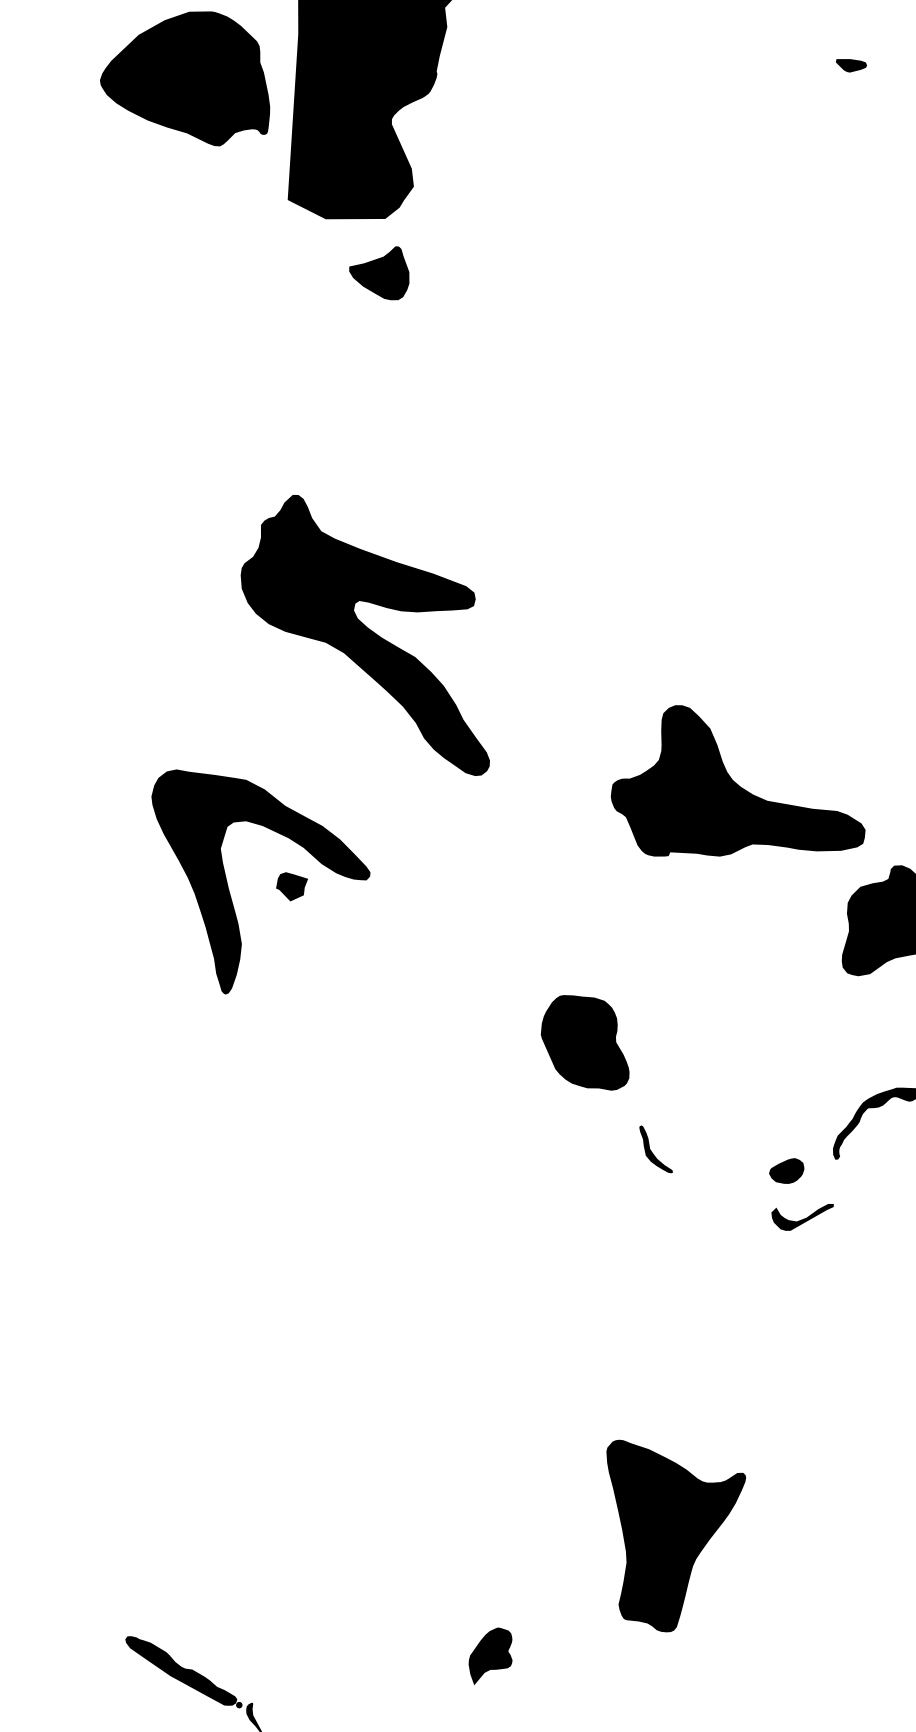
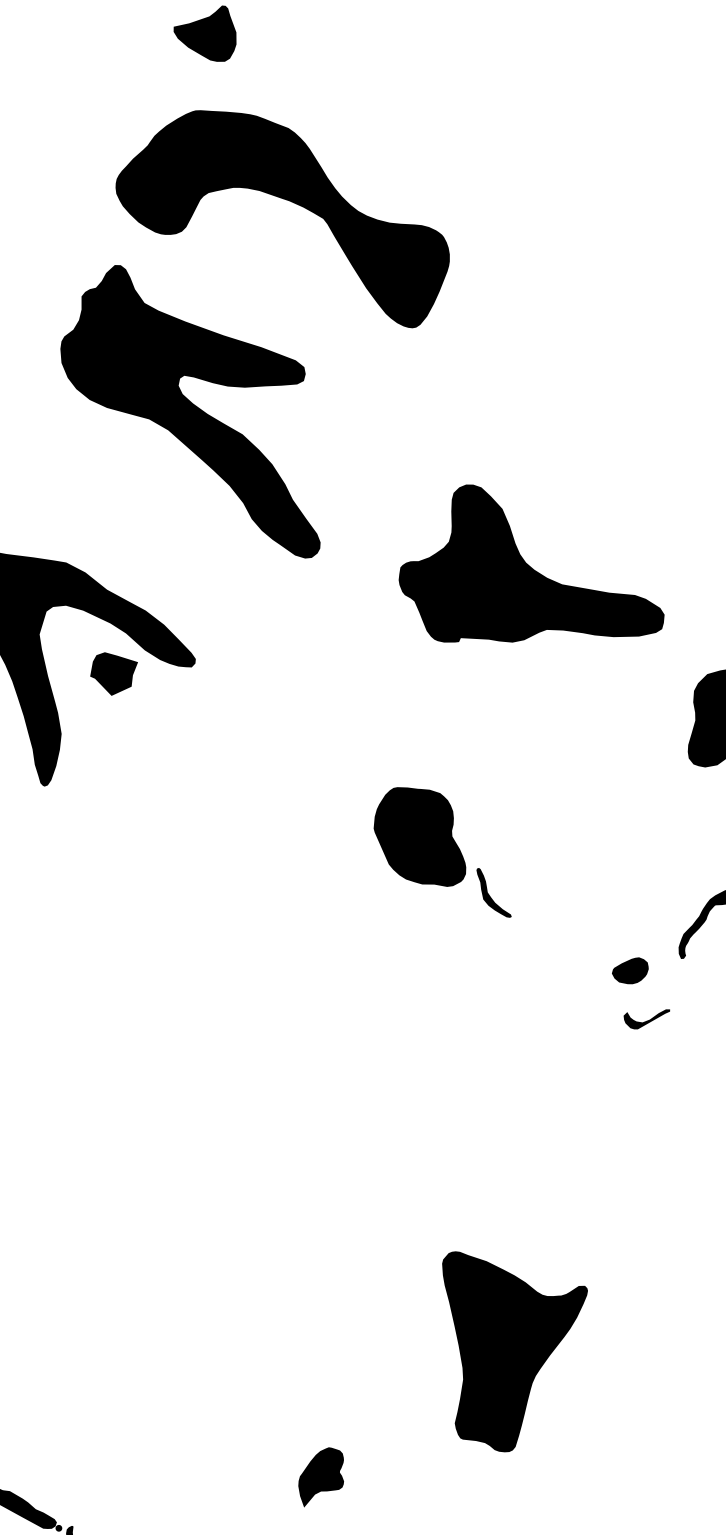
fill: (453, 450) -> (282, 218), added
part: (737, 780) -> (530, 563), moved
part: (291, 886) -> (113, 673), size x1.43
part: (655, 1149) -> (493, 893), moved
part: (802, 1217) -> (646, 1019), size x0.71

